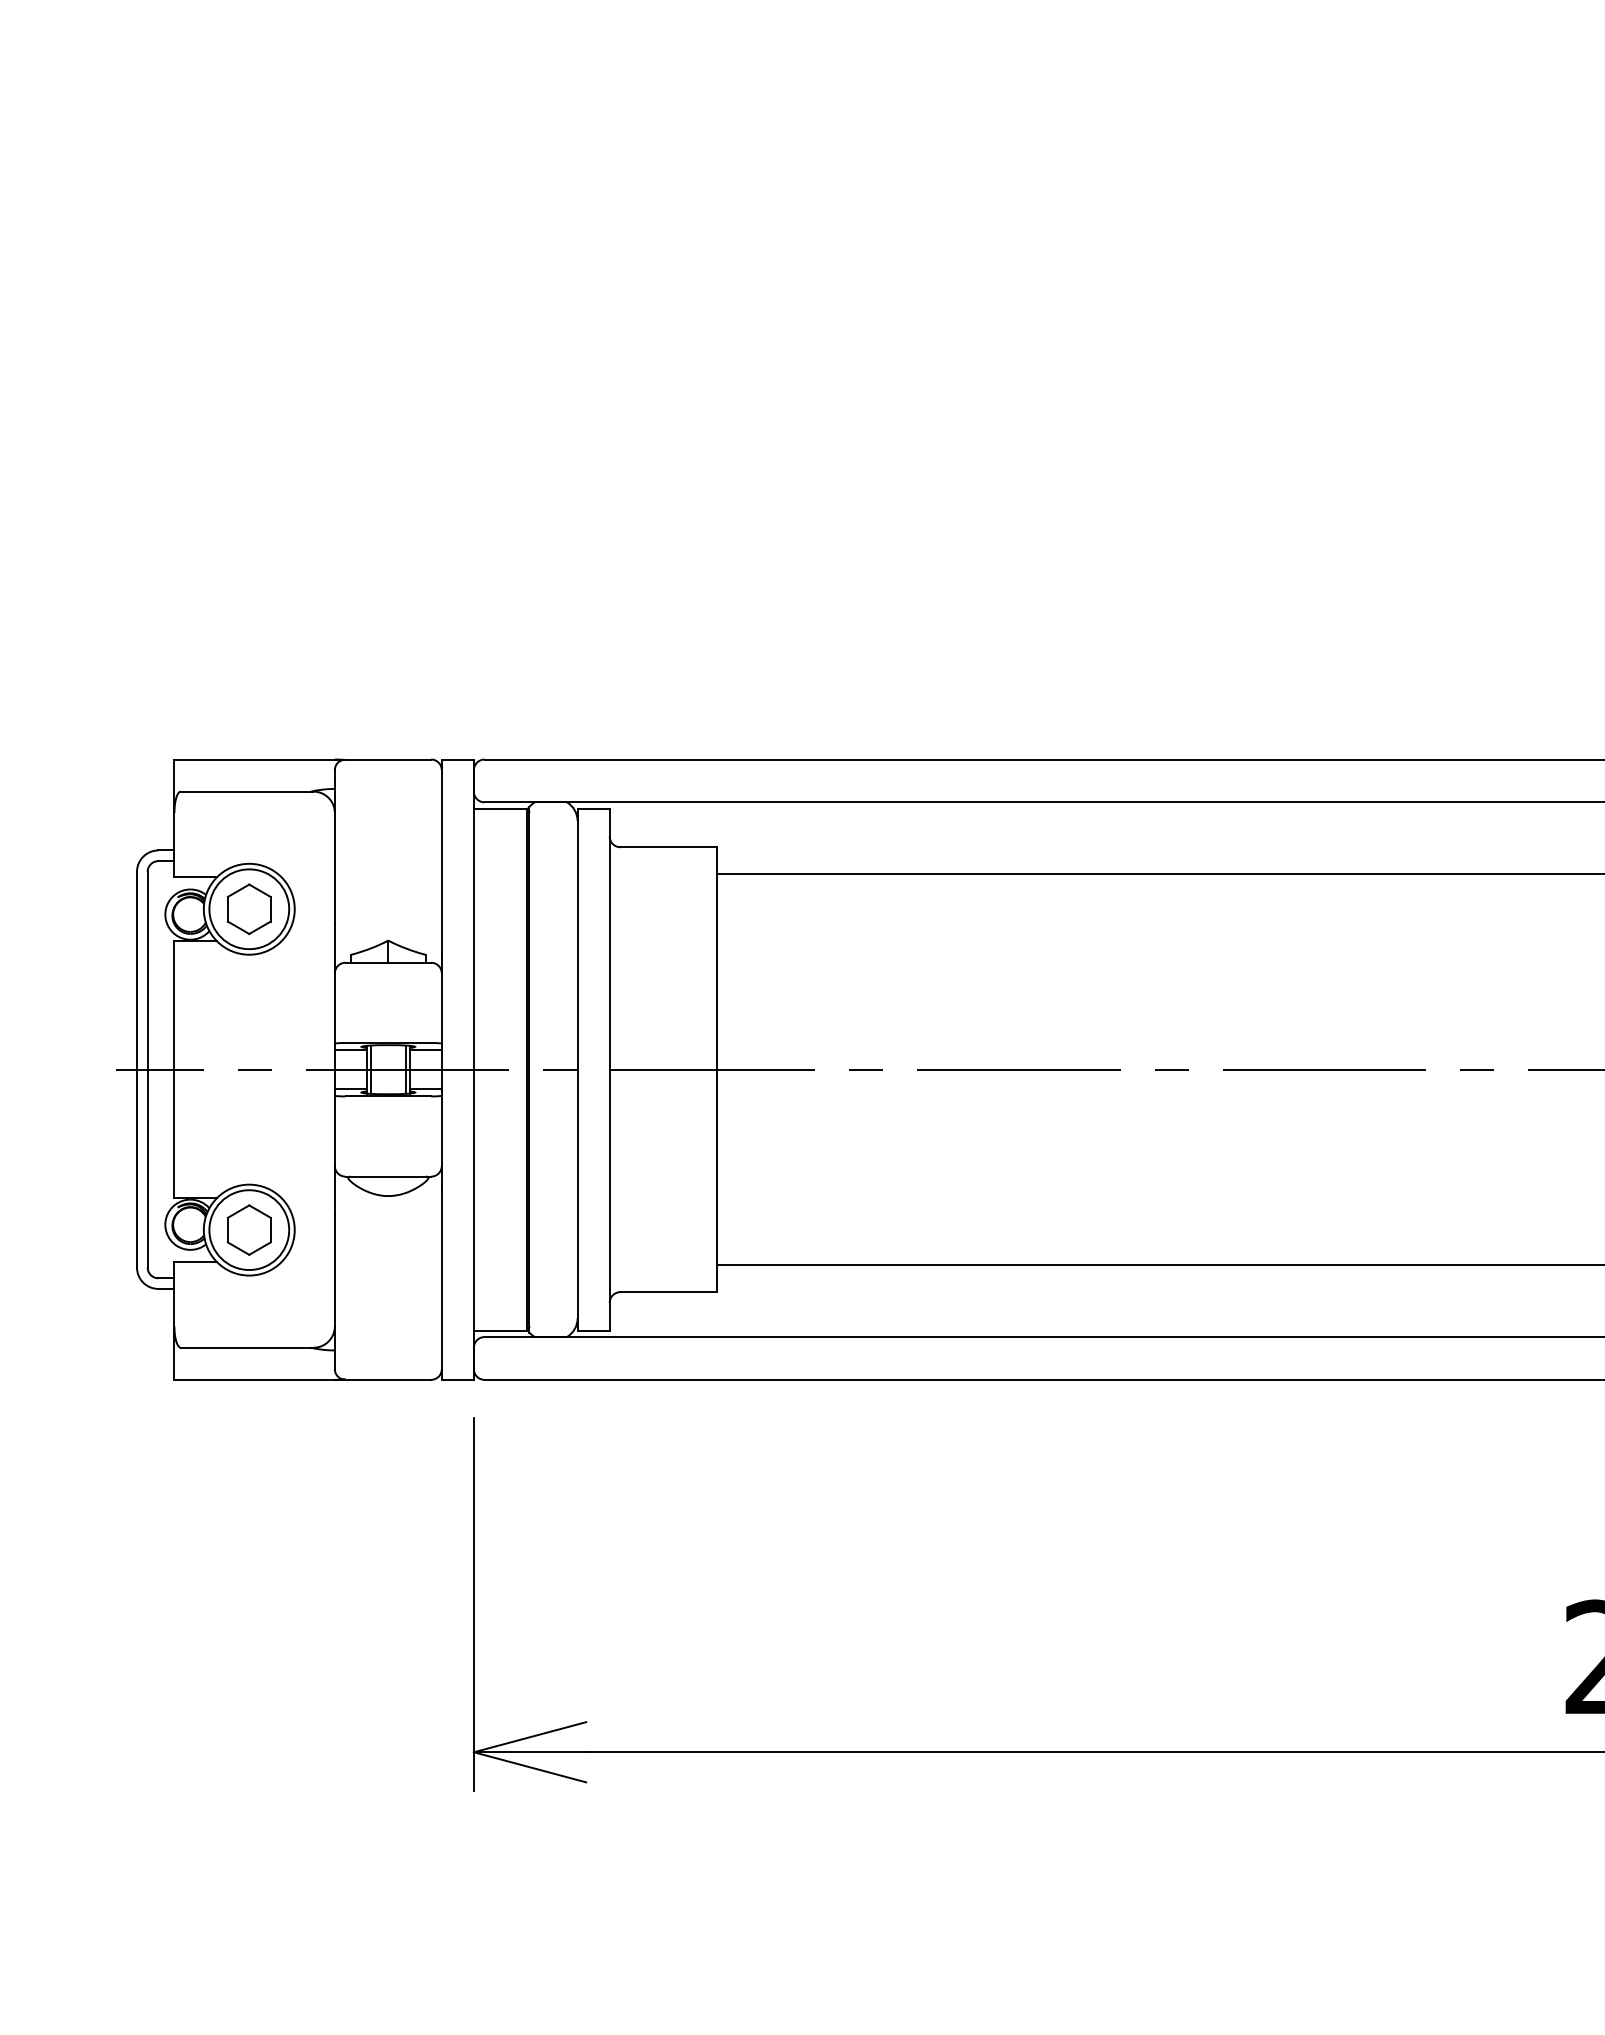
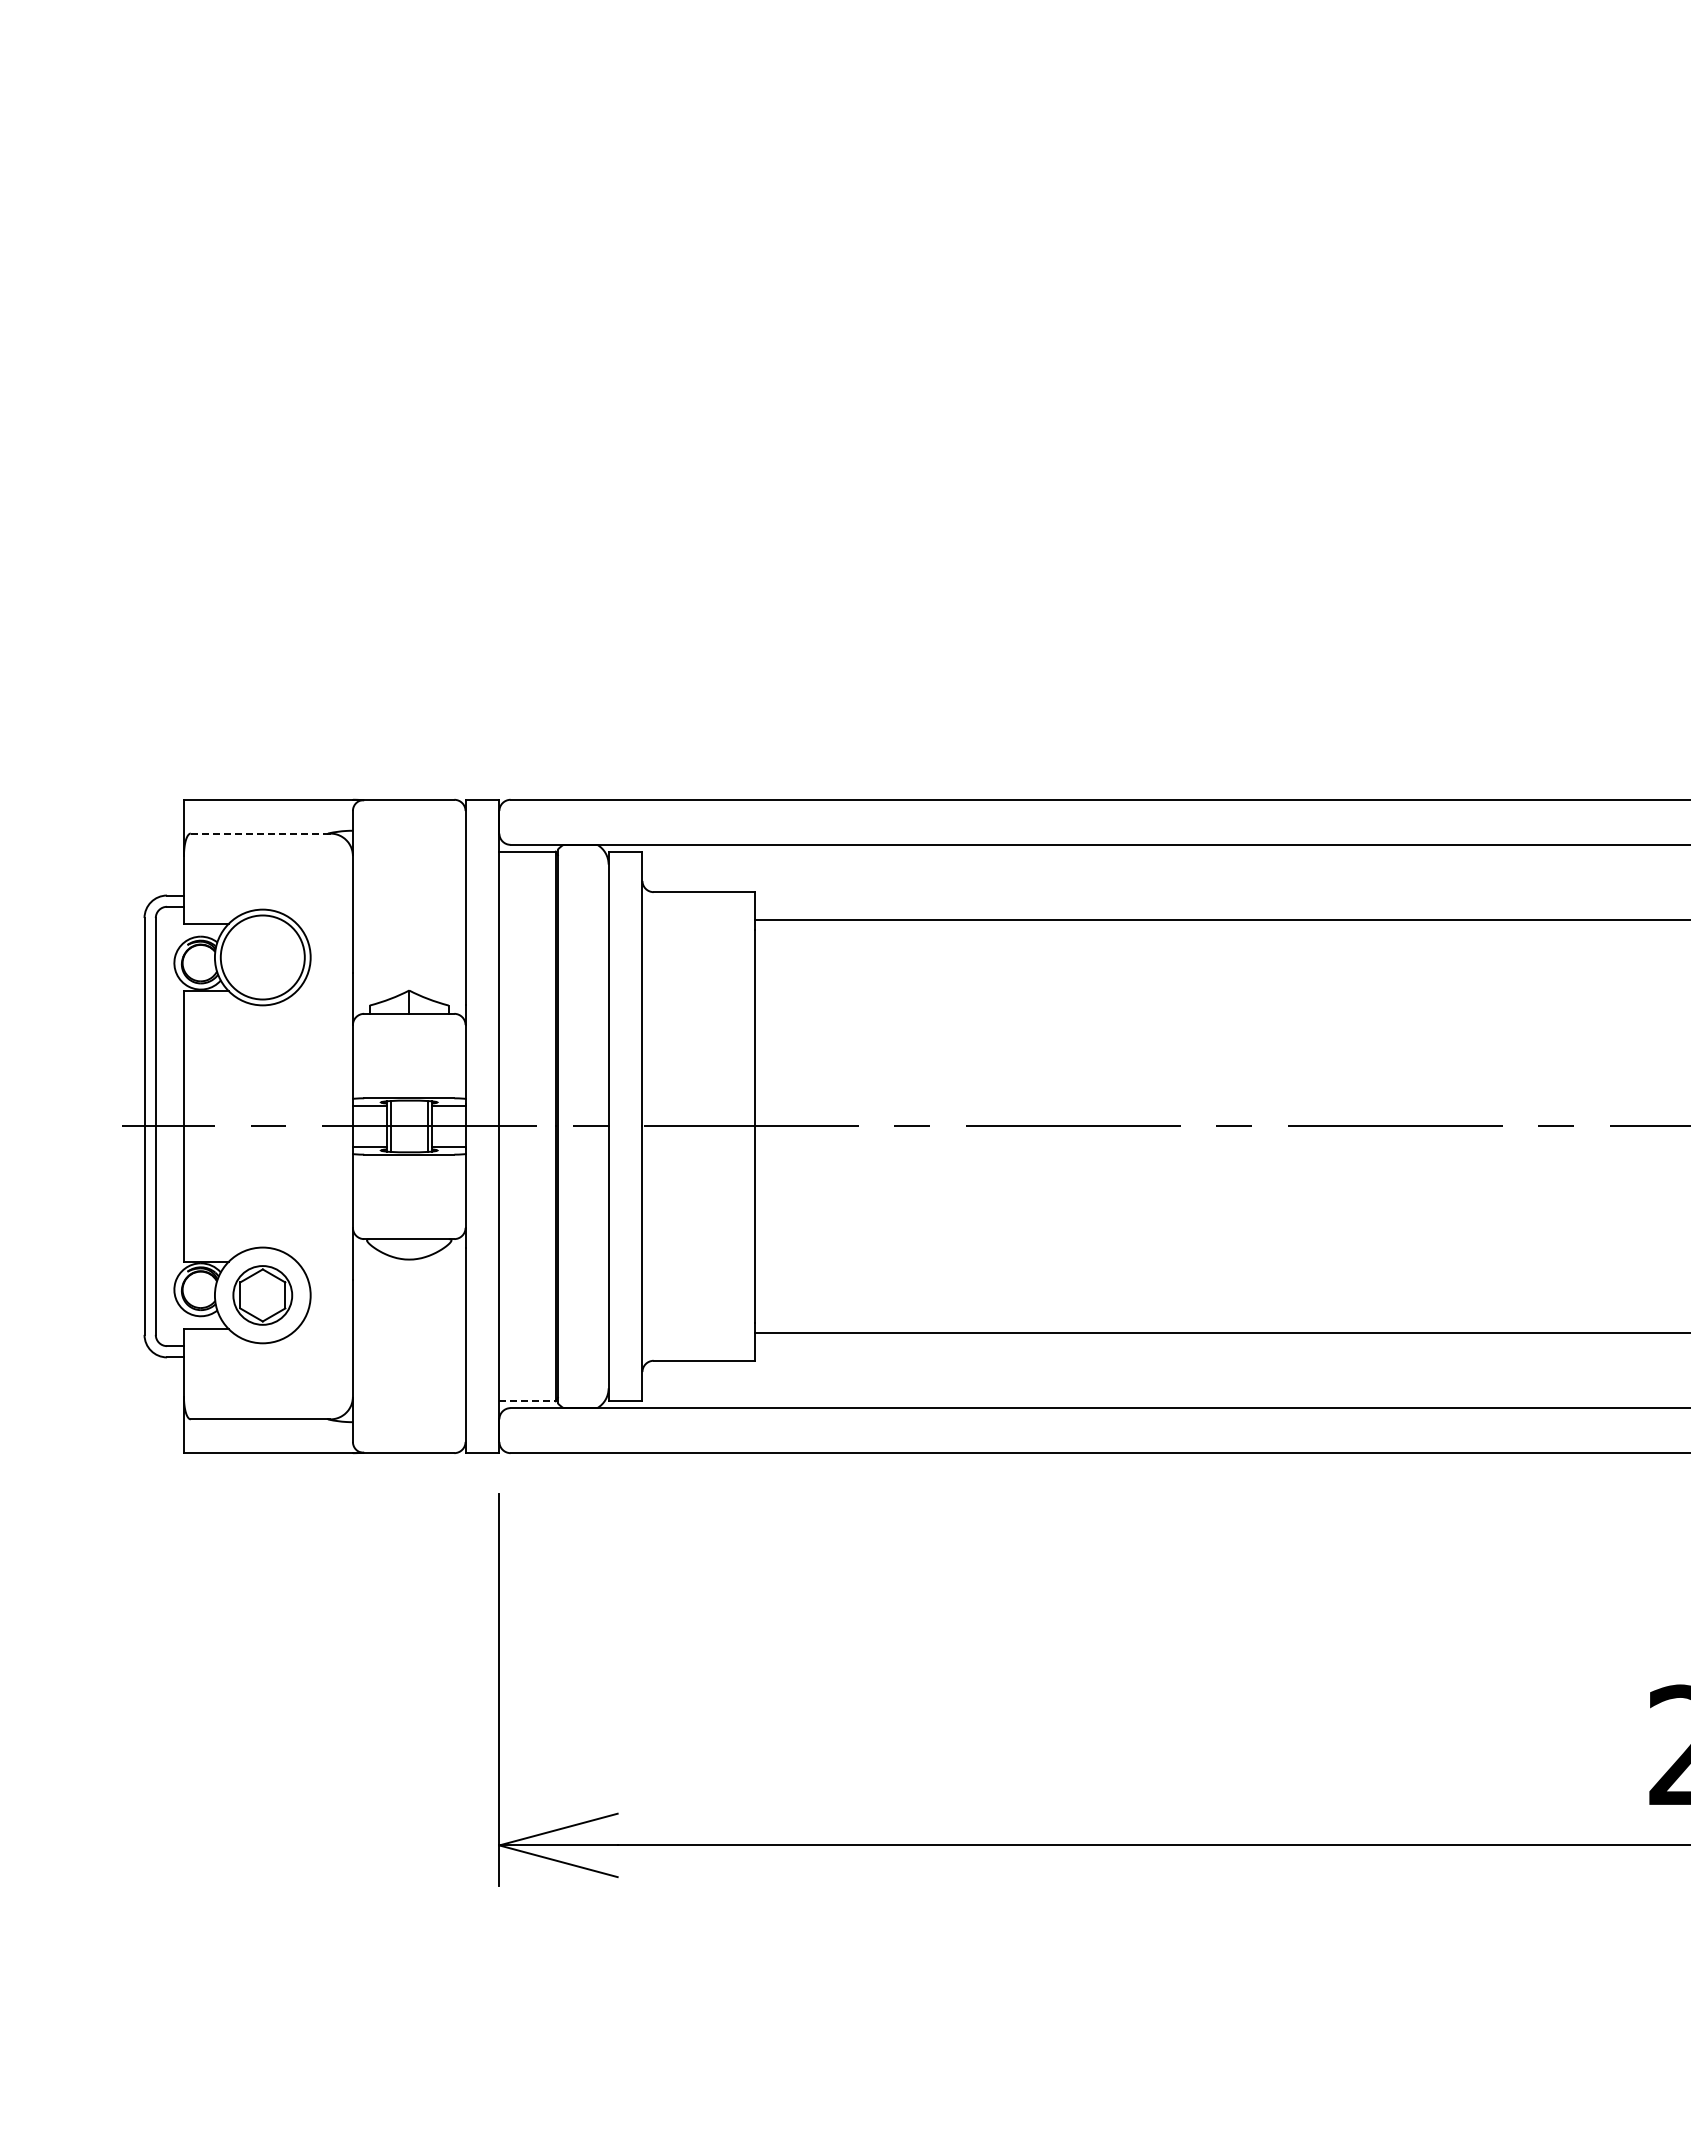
line: (246, 791) -> (259, 833), solid -> dashed
part: (248, 909) -> (262, 957), removed
circle: (248, 1230) -> (262, 1295), size x0.7
line: (501, 1330) -> (528, 1401), solid -> dashed

